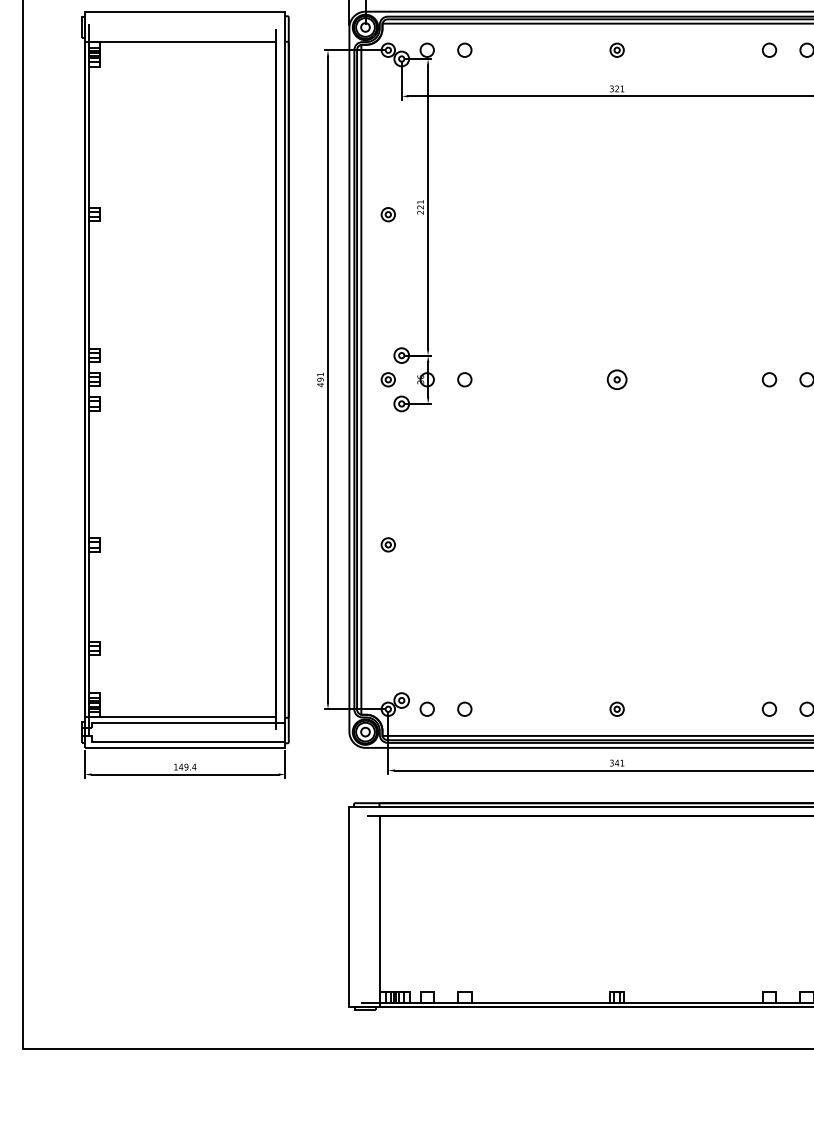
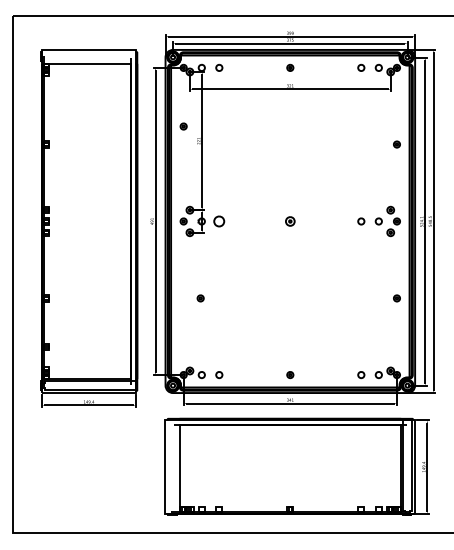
part: (387, 214) -> (183, 126), moved
part: (465, 379) -> (219, 221), size x1.6
part: (387, 545) -> (200, 298), moved

